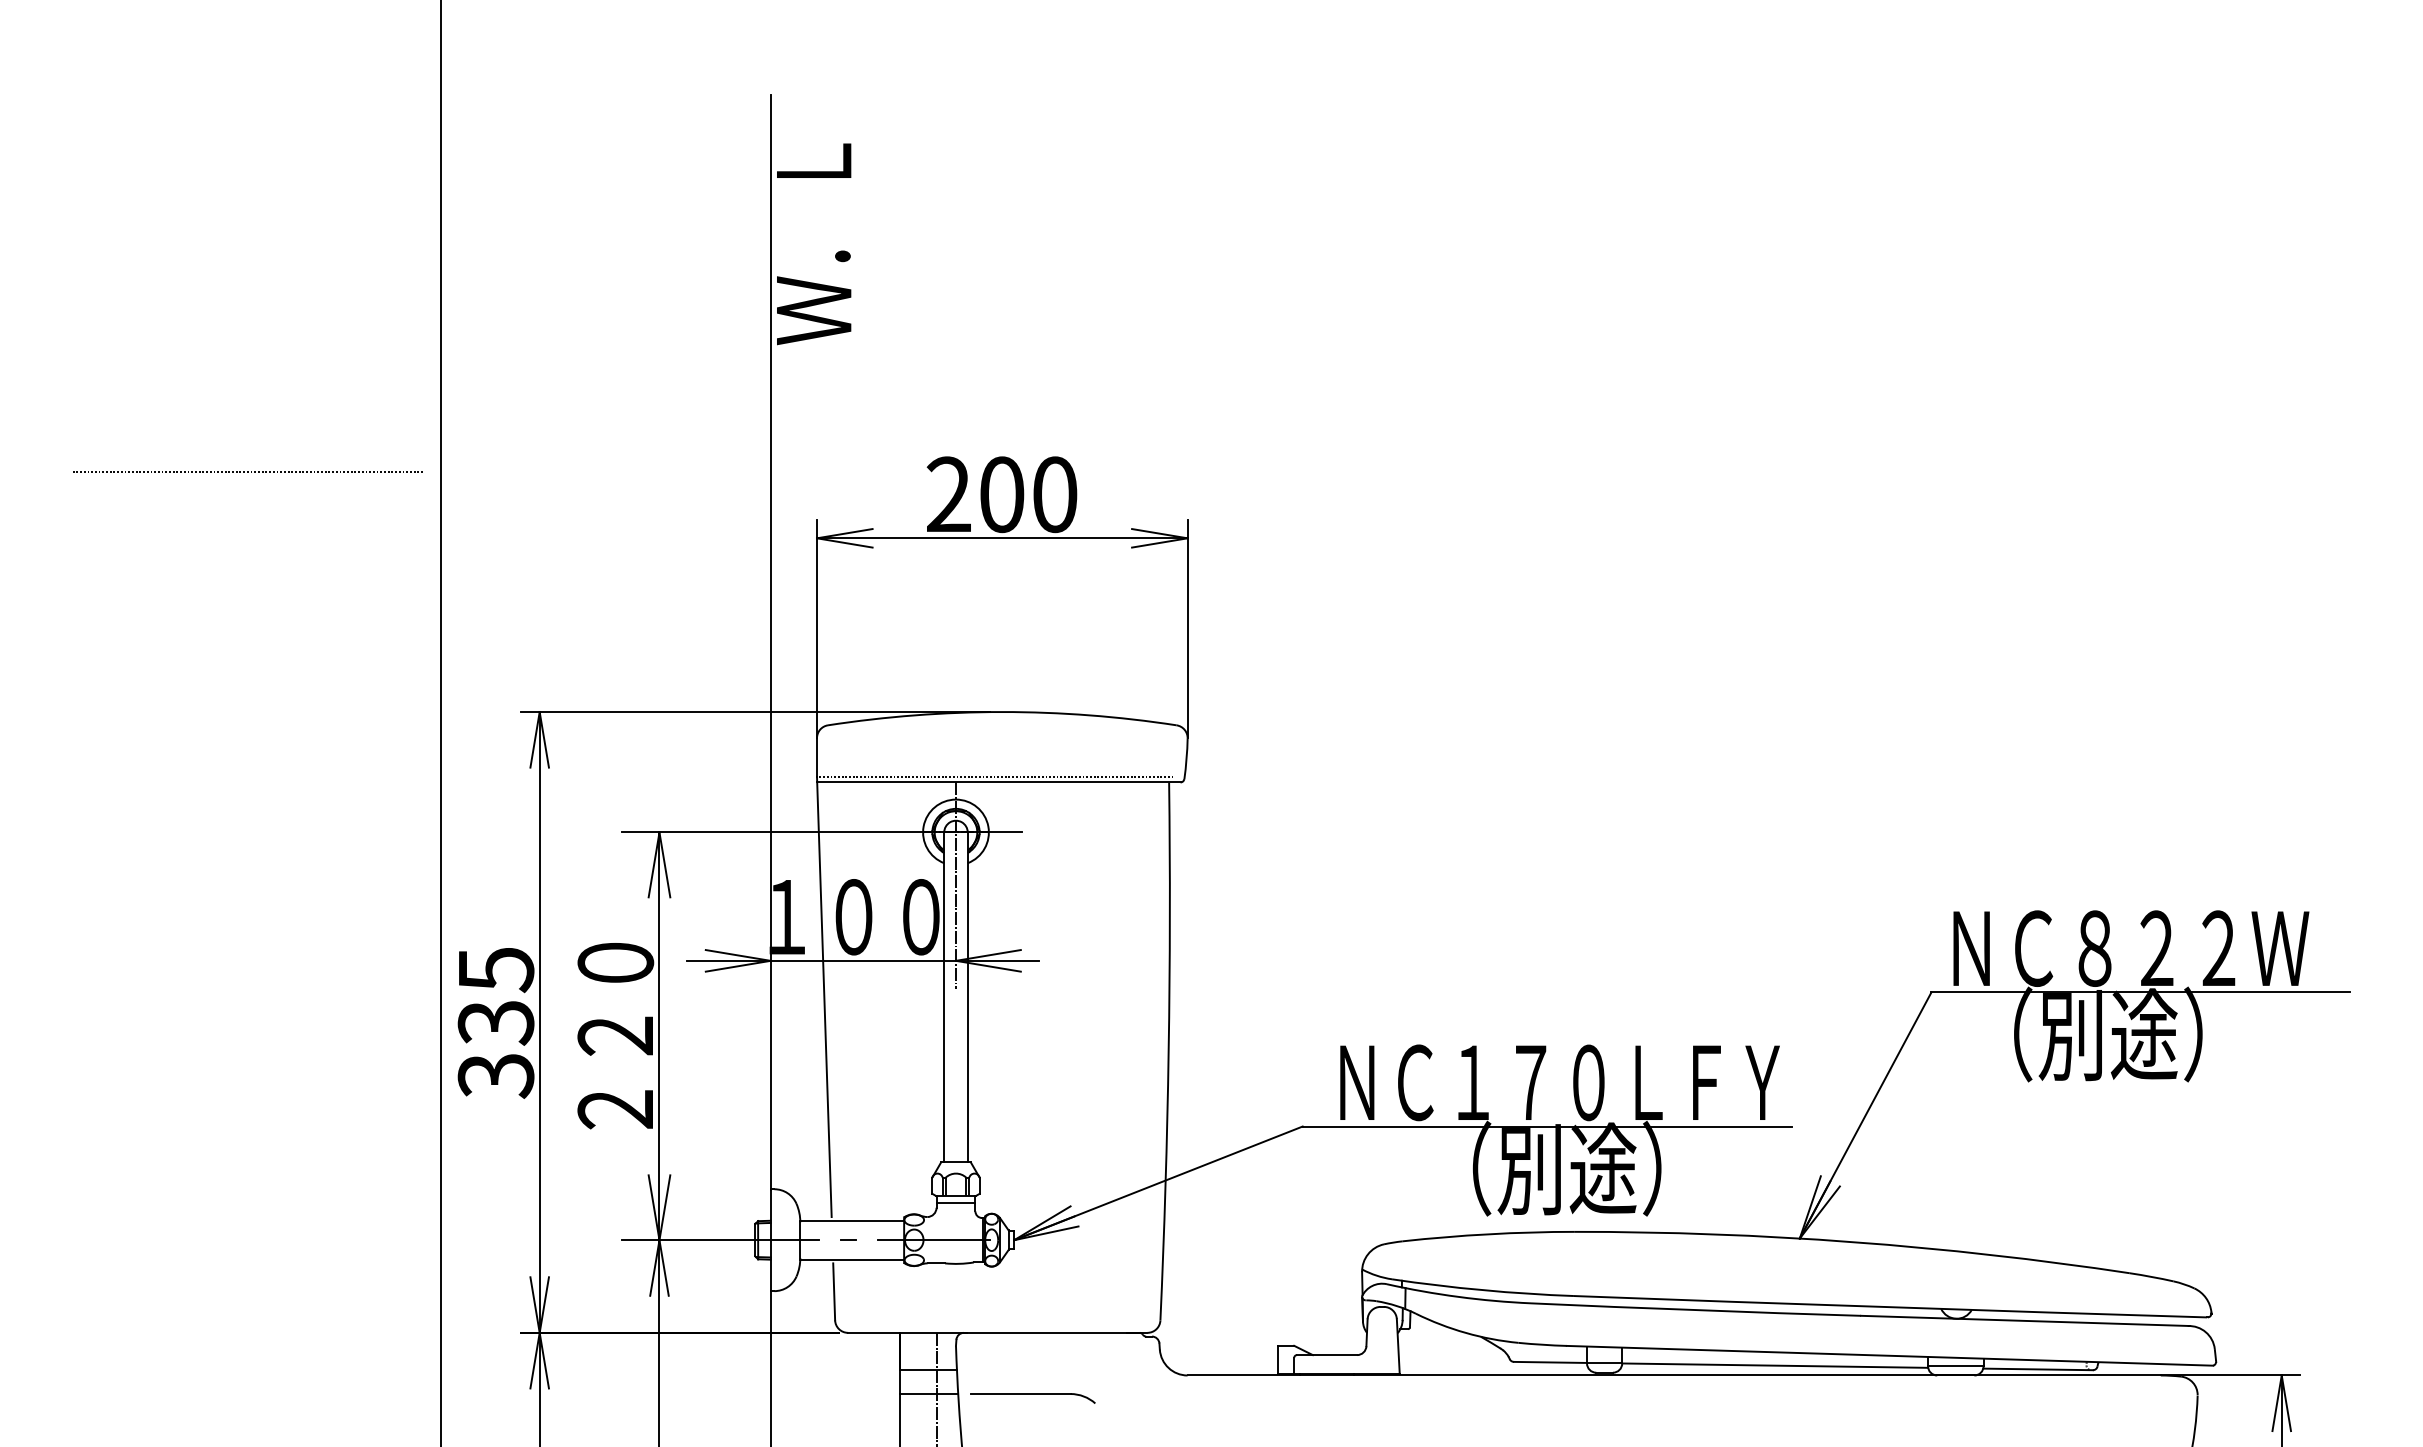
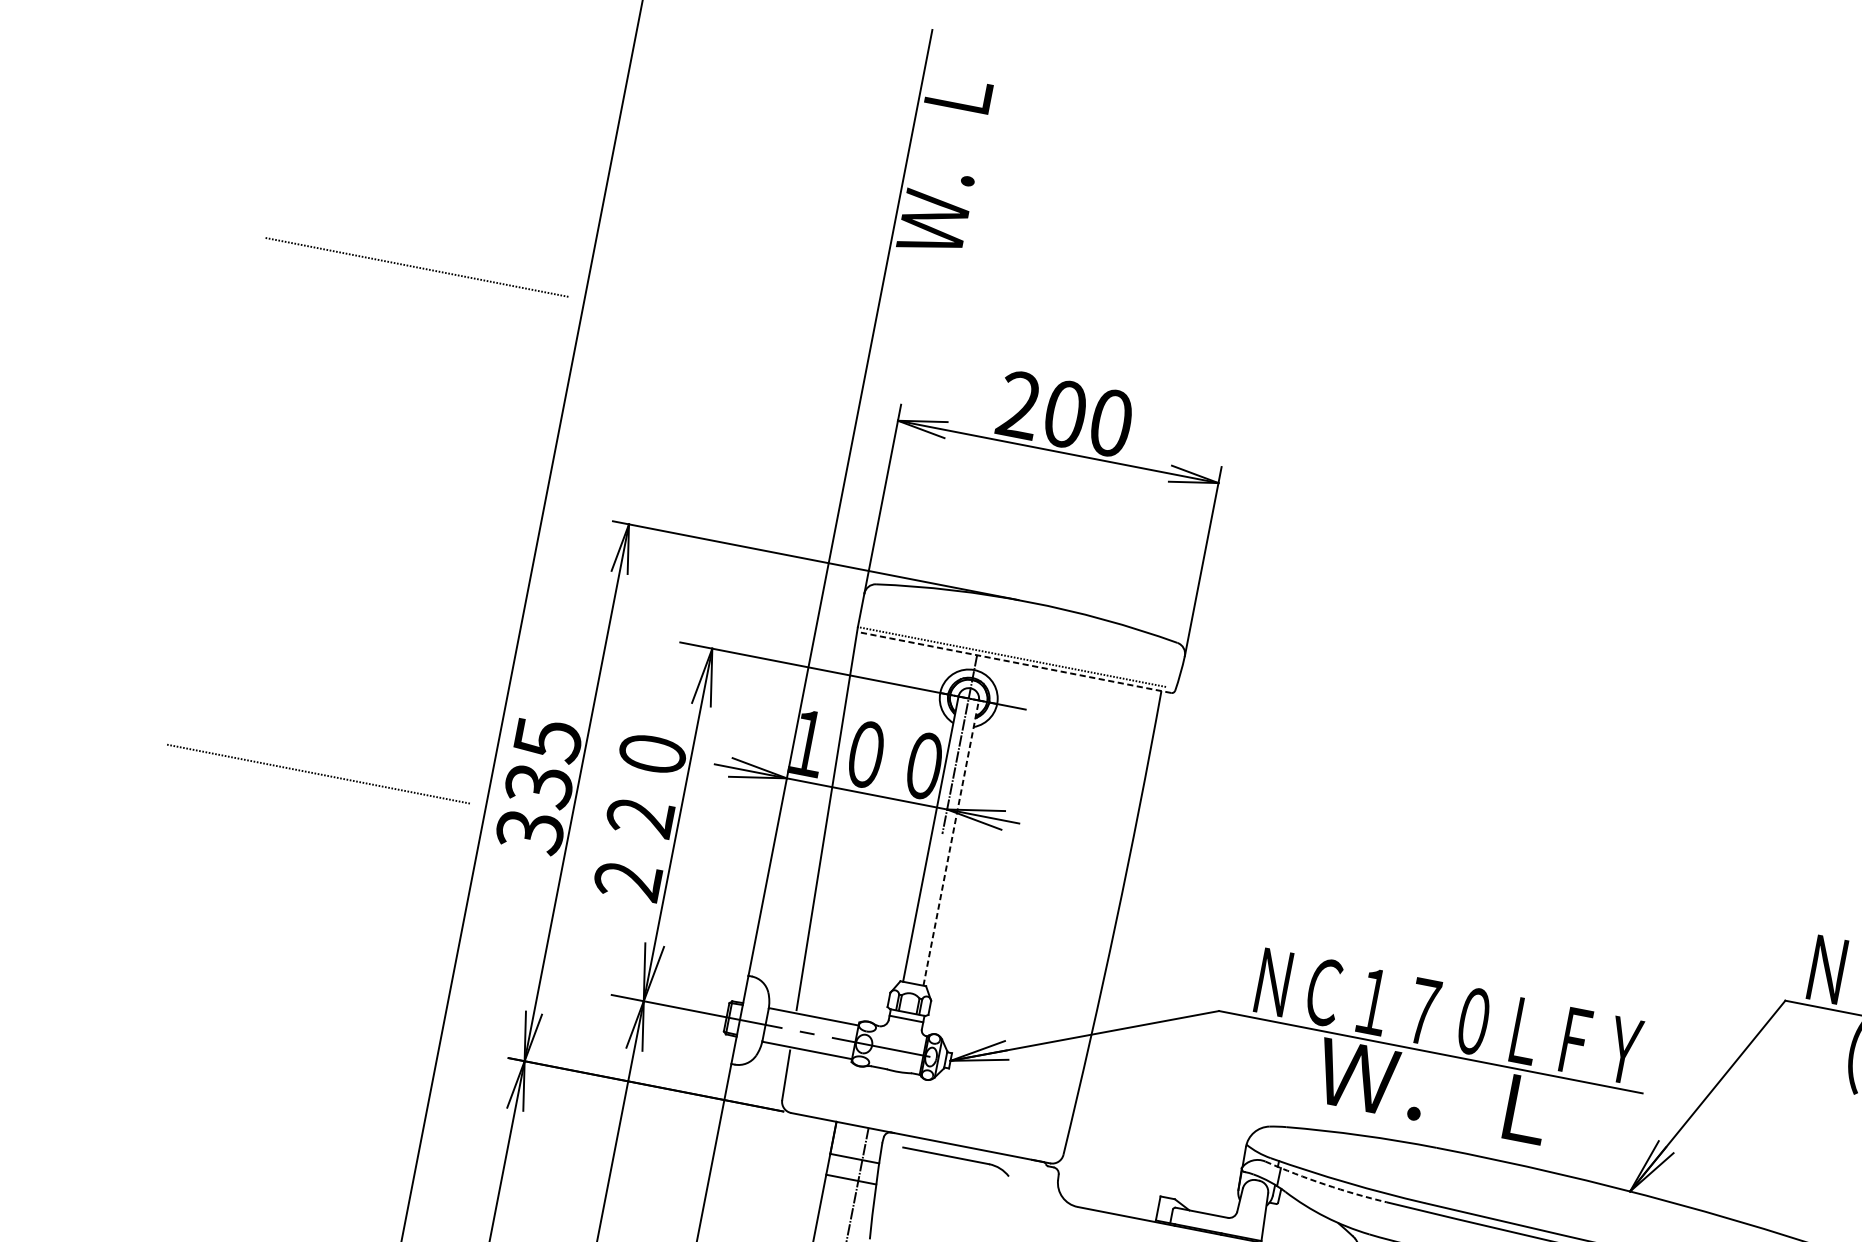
line: (998, 782) -> (1013, 662), solid -> dashed
line: (967, 997) -> (950, 843), solid -> dashed
line: (247, 1057) -> (318, 773), added
text: (1557, 1168) -> (1432, 1090), （別途） -> Ｗ．Ｌ
arc: (1458, 1296) -> (1325, 1184), solid -> dashed
part: (1032, 1398) -> (955, 1161), moved

